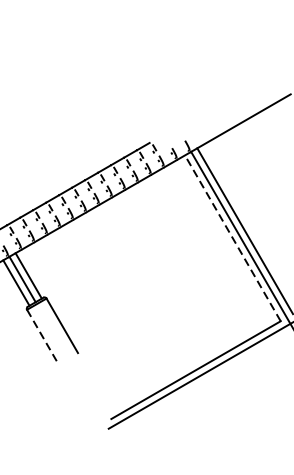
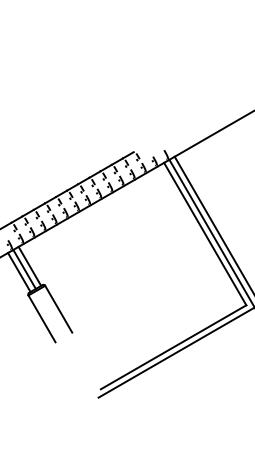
line: (231, 237) -> (204, 233), dashed -> solid
line: (43, 337) -> (42, 319), dashed -> solid

